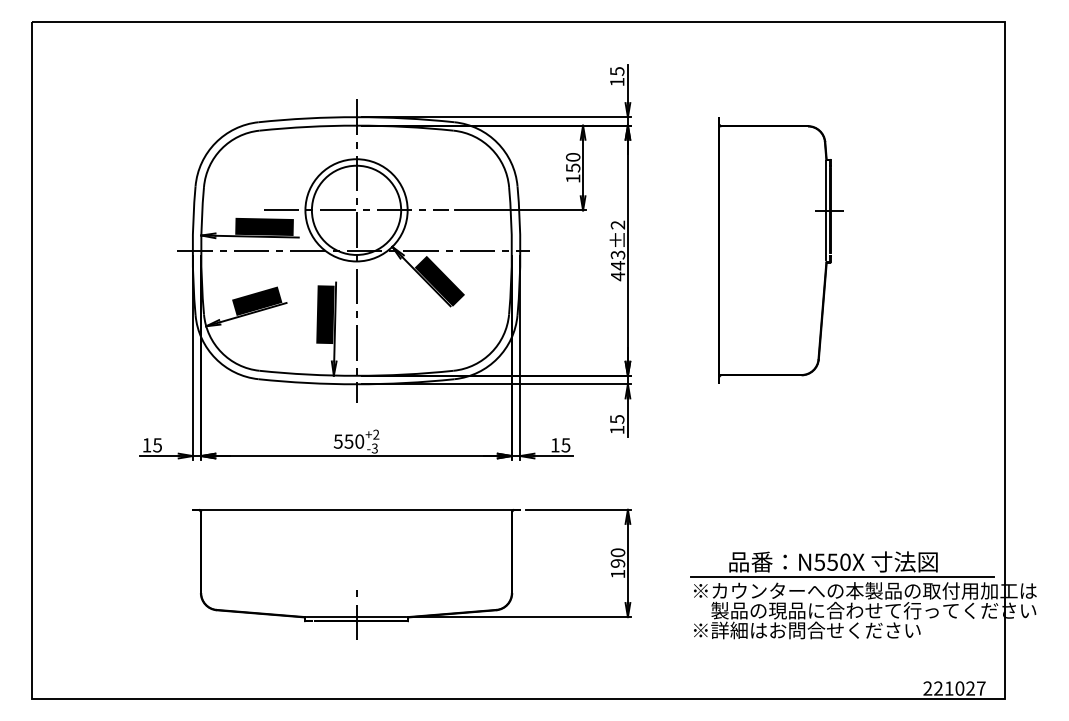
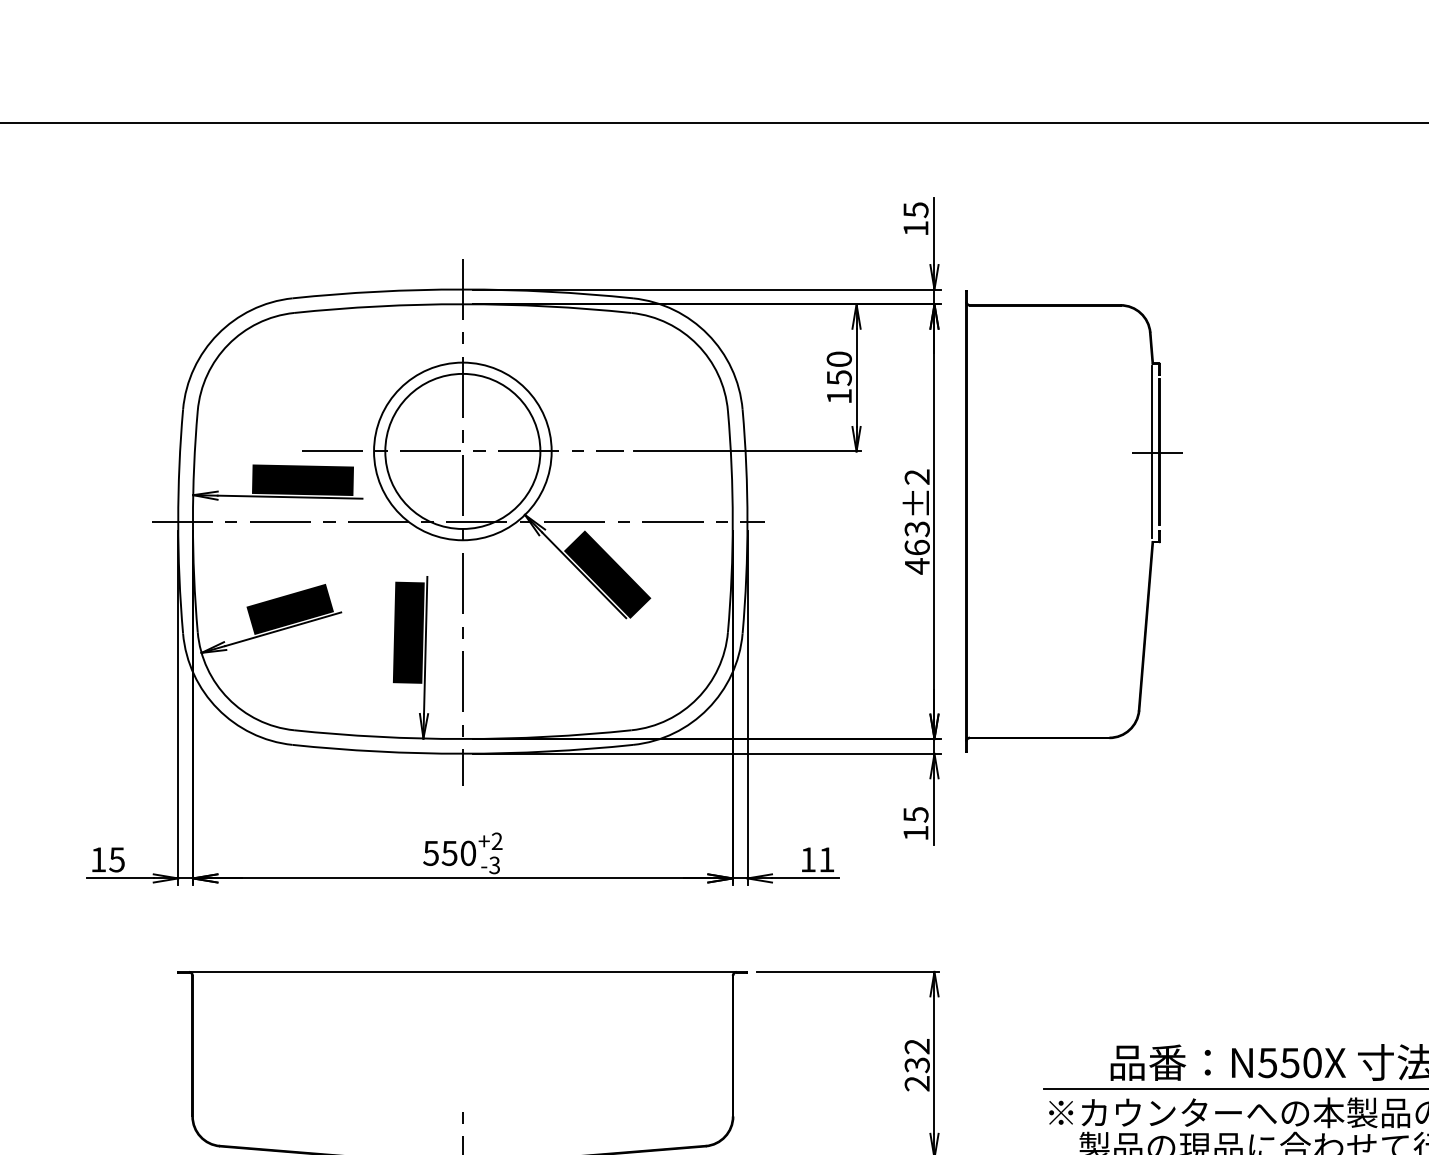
part: (780, 250) -> (1072, 521), moved
text: (617, 265) -> (916, 547), 443±2 -> 463±2
text: (565, 445) -> (825, 860), 15 -> 11
text: (617, 563) -> (916, 1065), 190 -> 232

